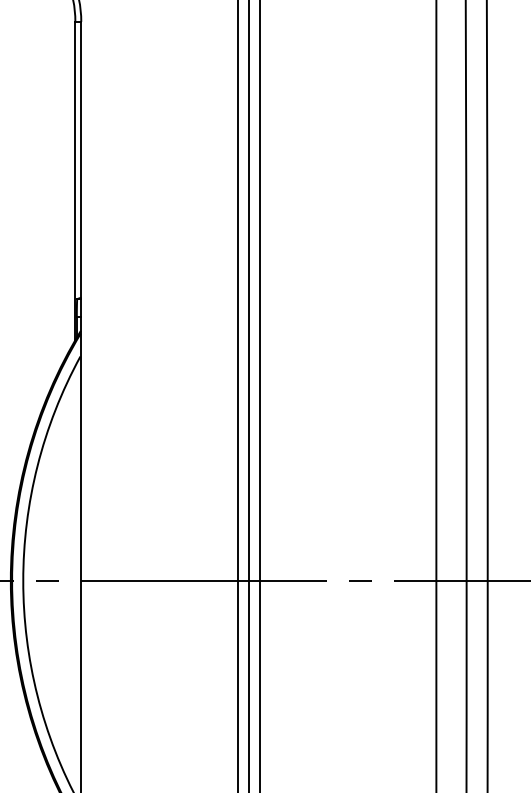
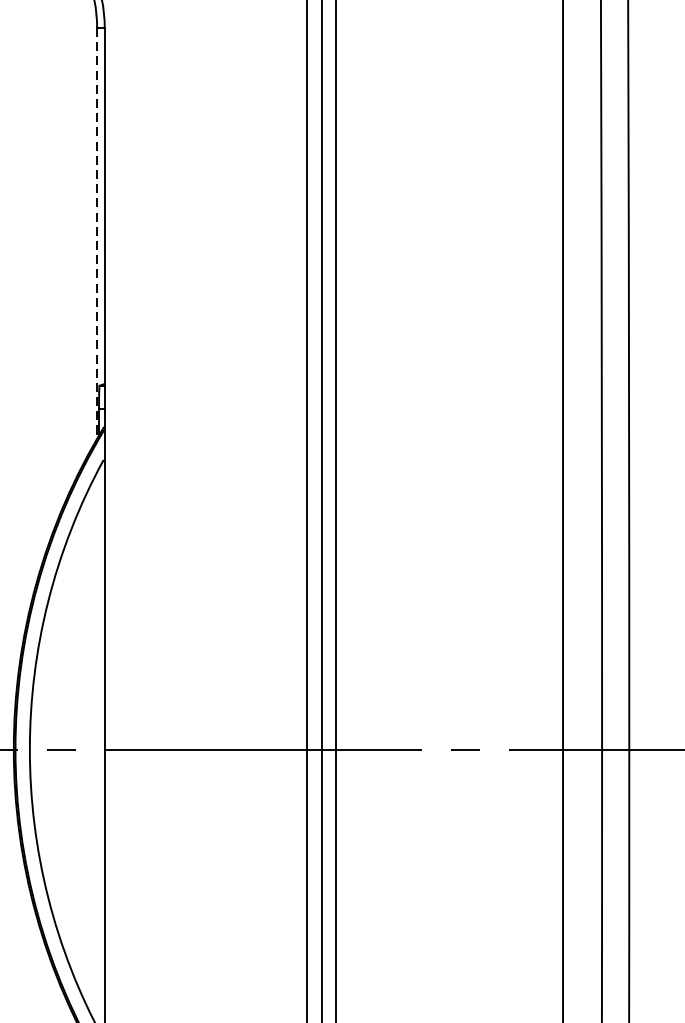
line: (75, 182) -> (97, 235), solid -> dashed

